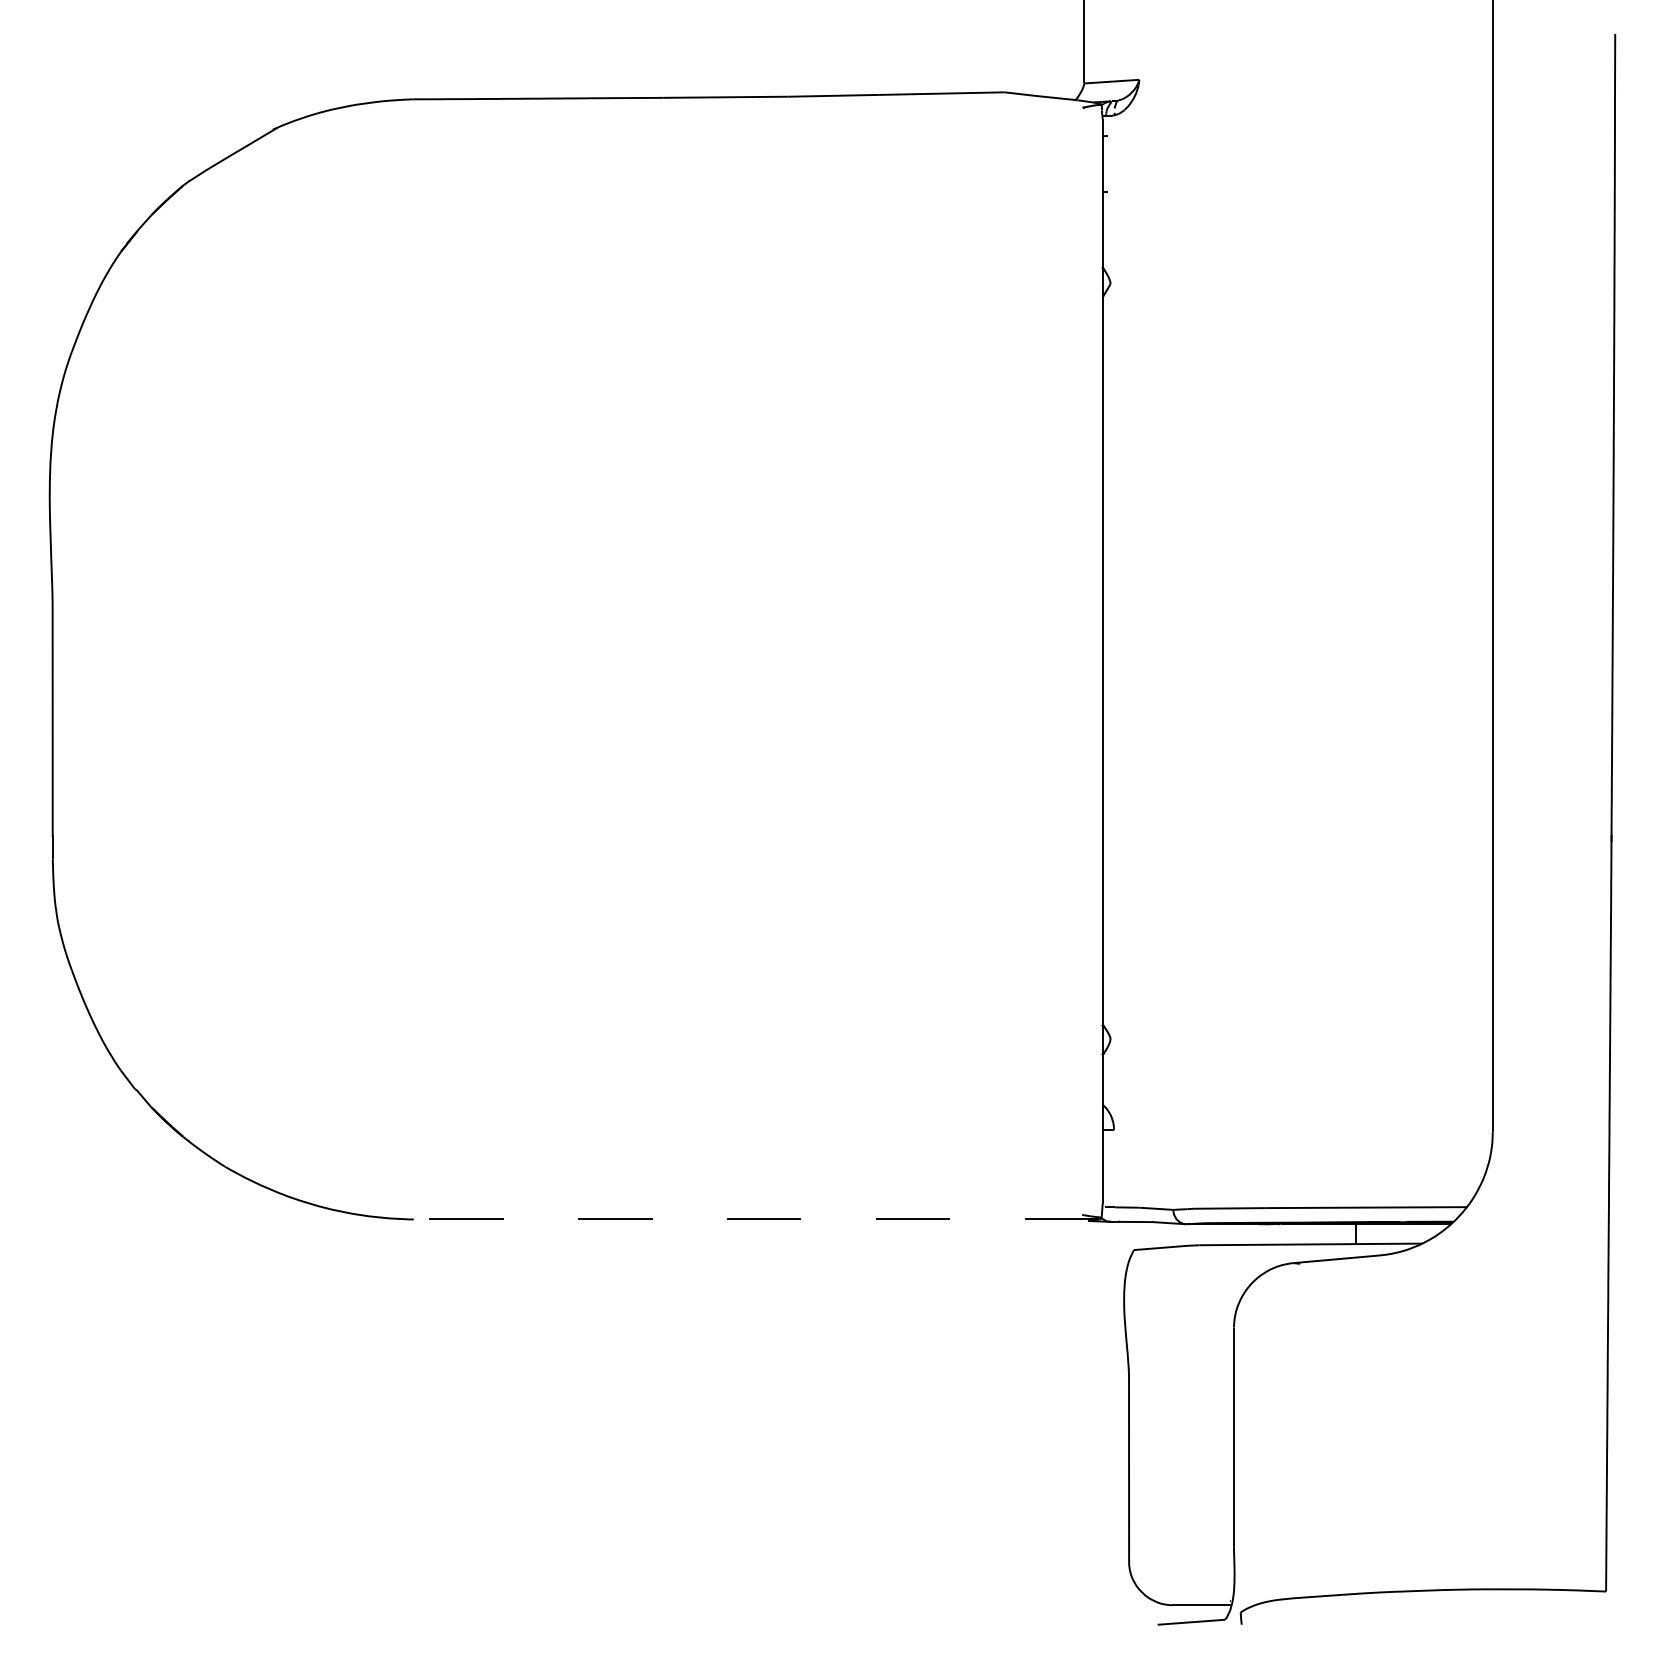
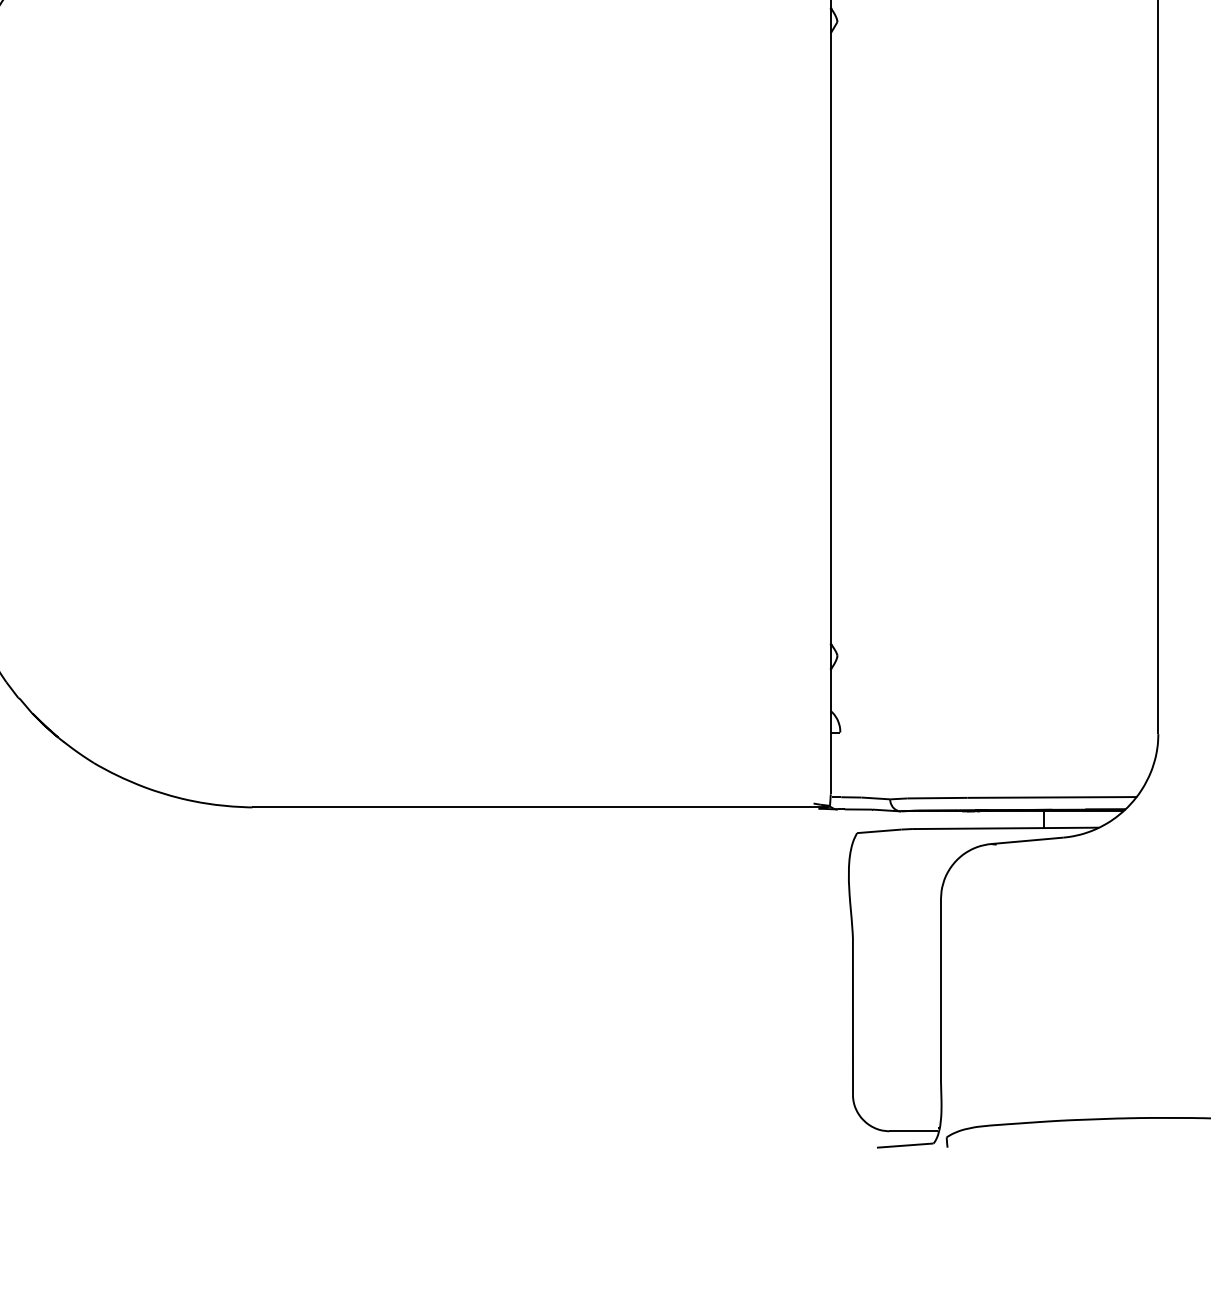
line: (756, 1219) -> (540, 807), dashed -> solid

